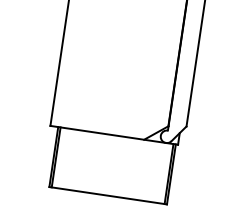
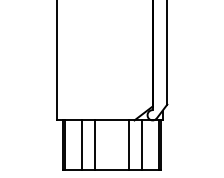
line: (77, 160) -> (82, 145), added
line: (91, 162) -> (94, 145), added
line: (133, 169) -> (129, 145), added
line: (148, 171) -> (141, 145), added

